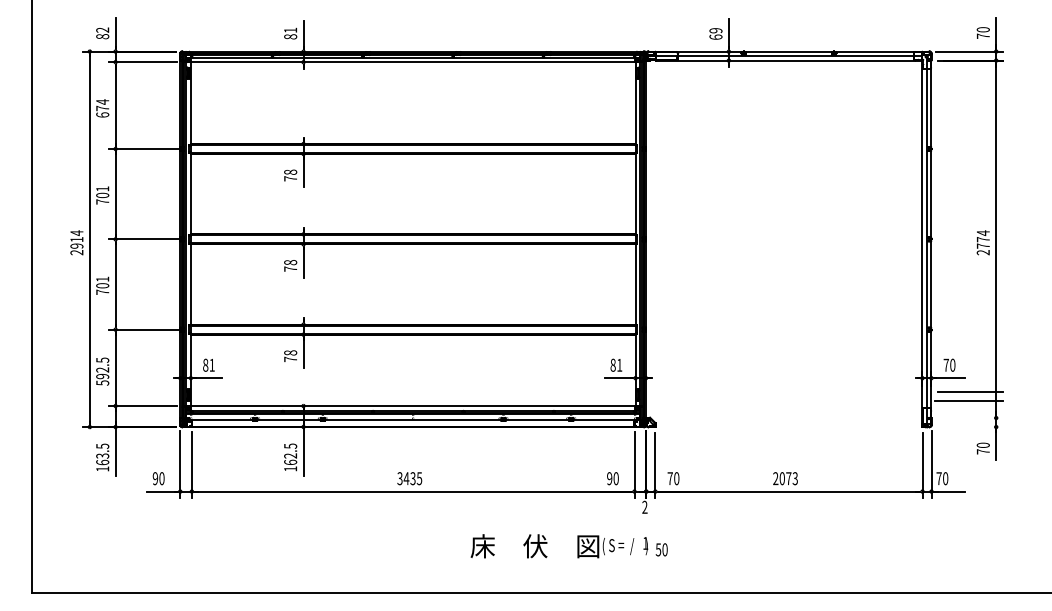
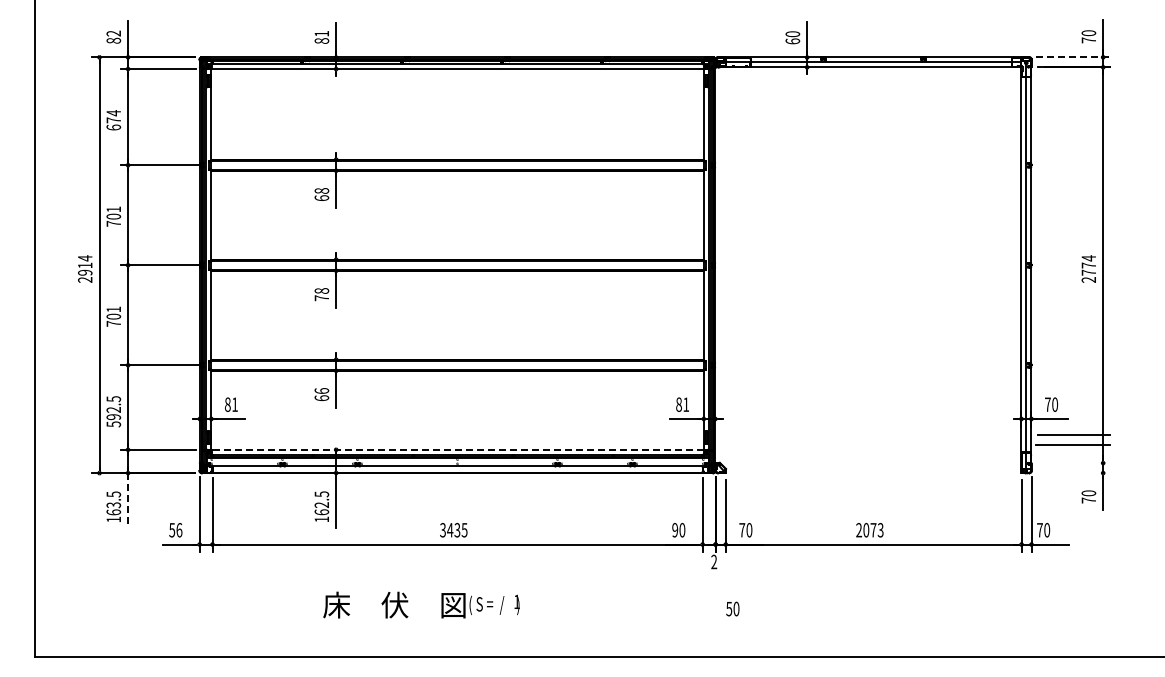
text: (715, 30) -> (792, 34), 69 -> 60
line: (969, 51) -> (1073, 57), solid -> dashed
text: (290, 179) -> (321, 198), 78 -> 68
text: (290, 356) -> (321, 394), 78 -> 66
line: (413, 405) -> (457, 449), solid -> dashed
line: (115, 451) -> (128, 500), solid -> dashed
text: (158, 478) -> (175, 530), 90 -> 56
text: (559, 545) -> (421, 604), moved

